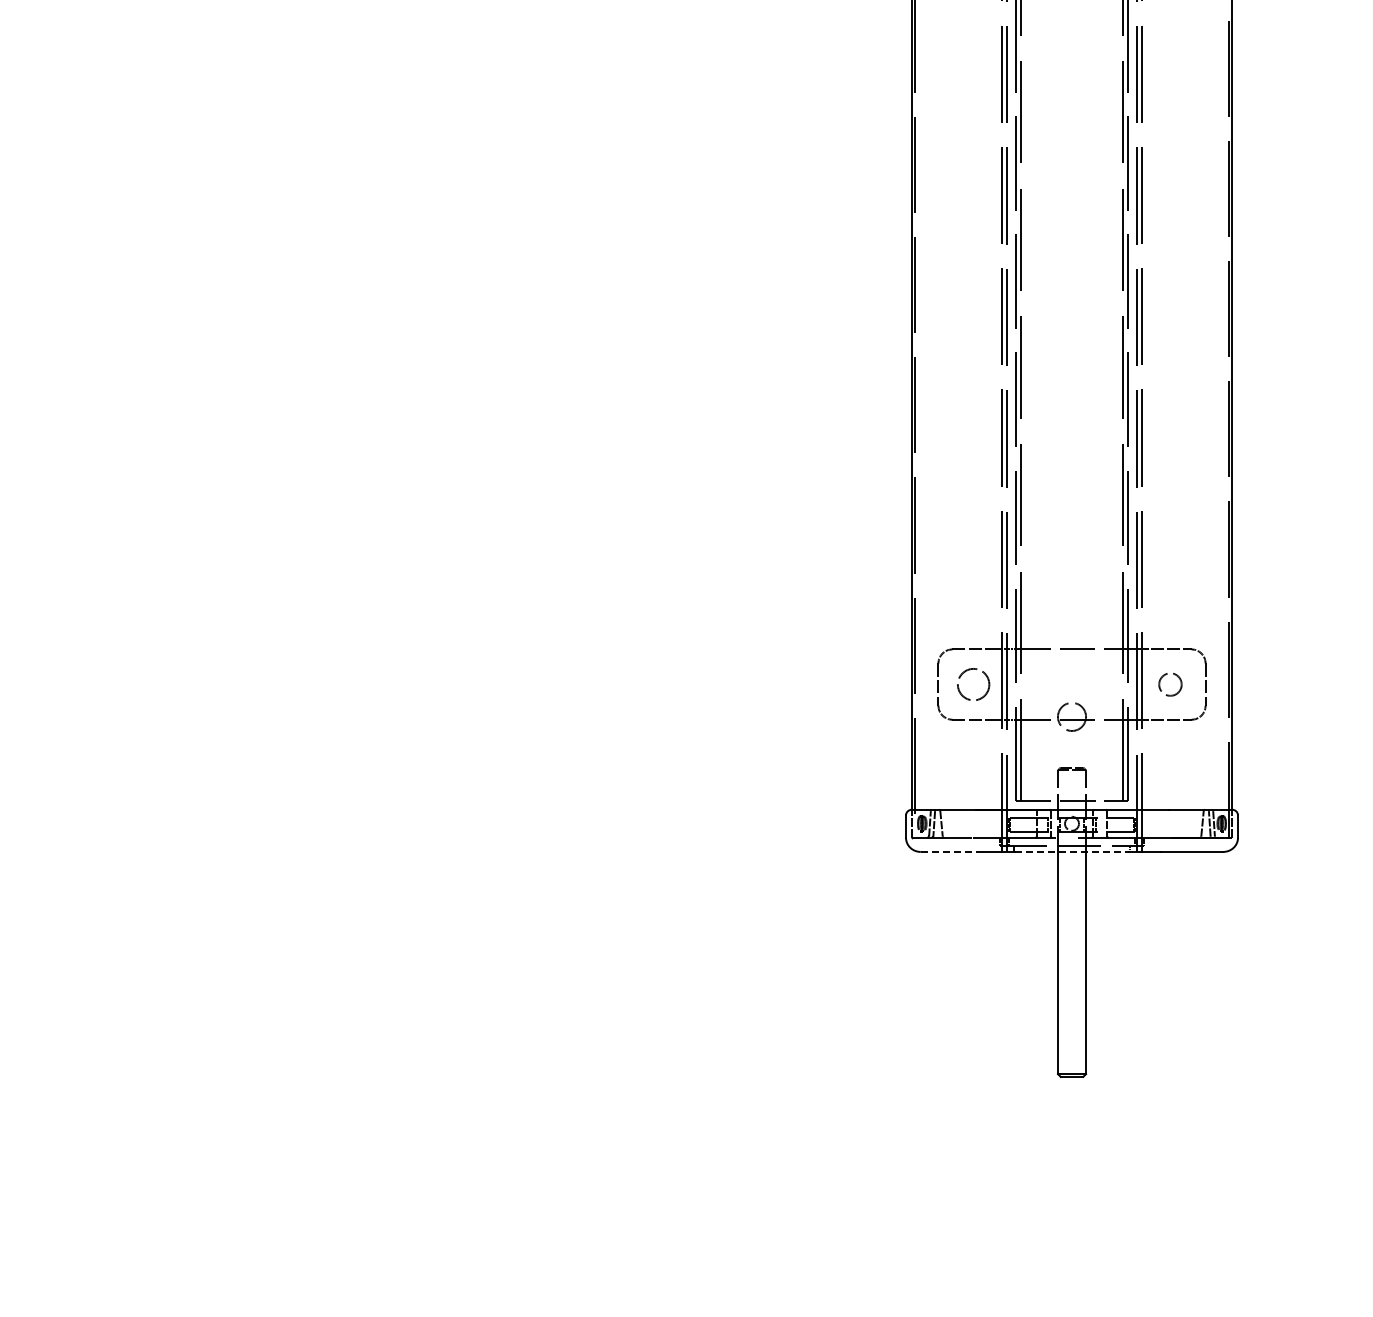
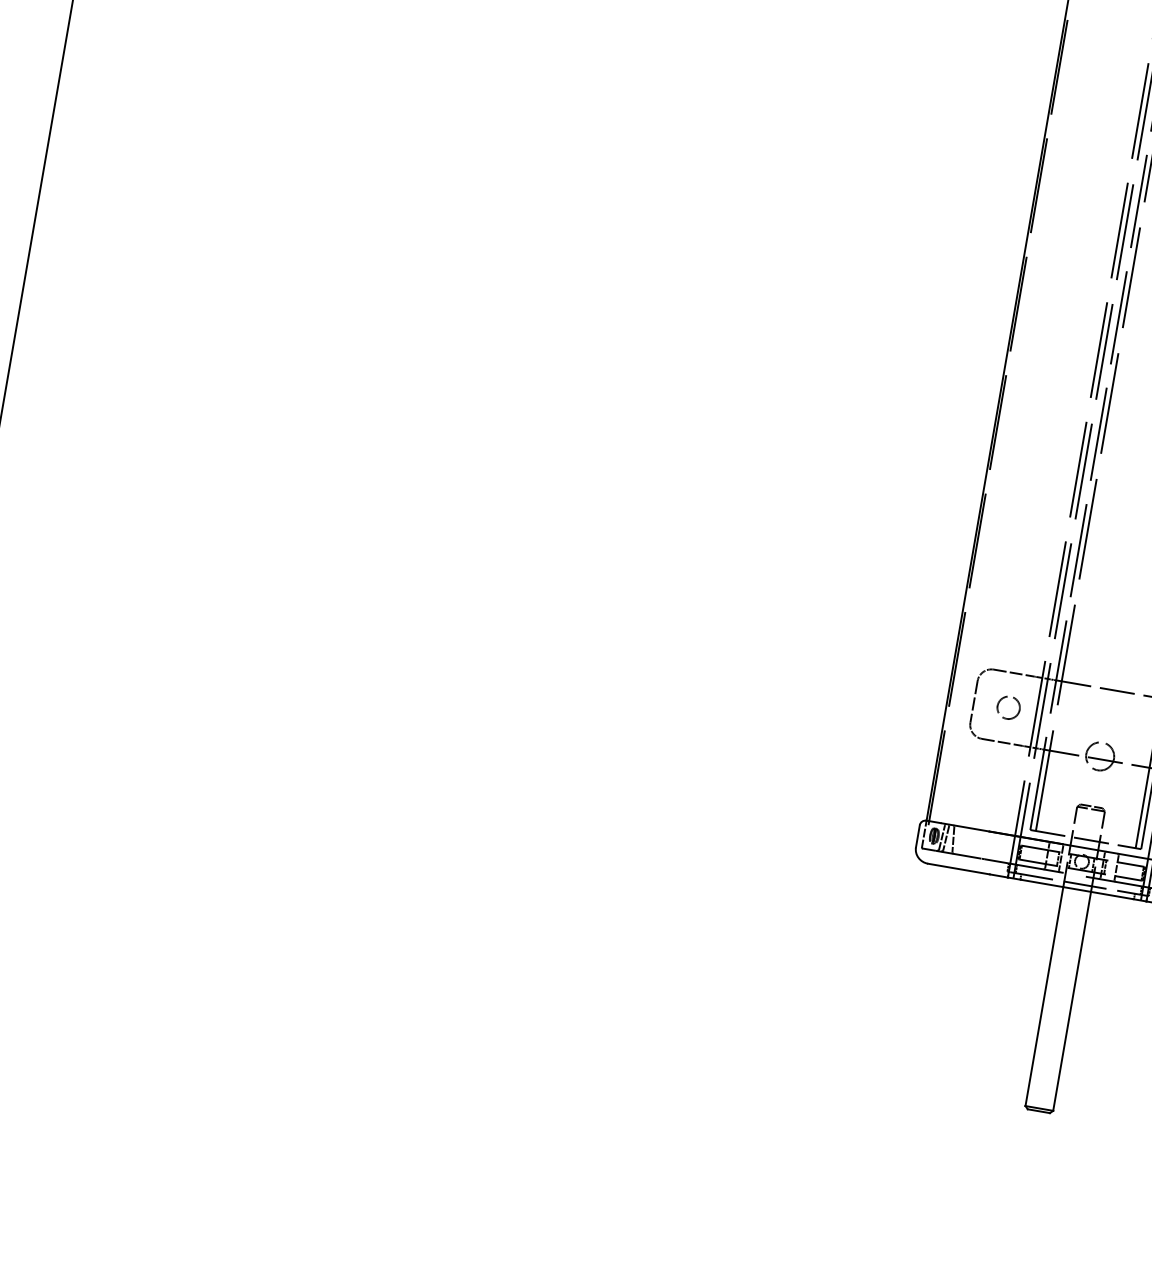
circle: (973, 684) -> (1008, 707), size x0.71
line: (952, 851) -> (959, 868), dashed -> solid
line: (1072, 851) -> (1077, 889), dashed -> solid

